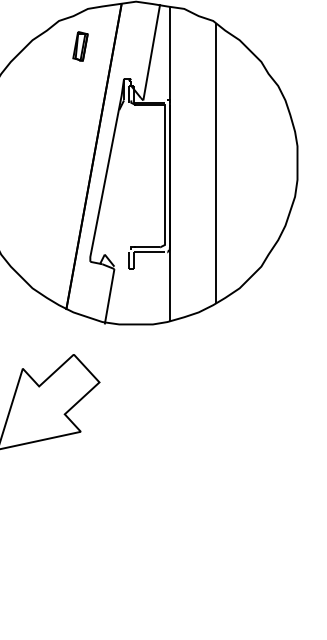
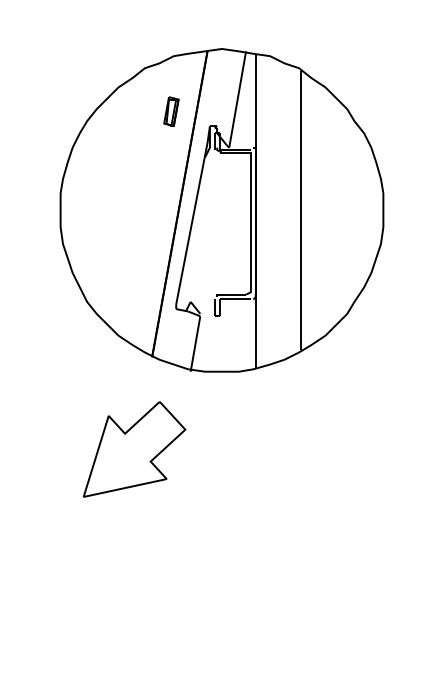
part: (80, 46) -> (171, 111), moved

